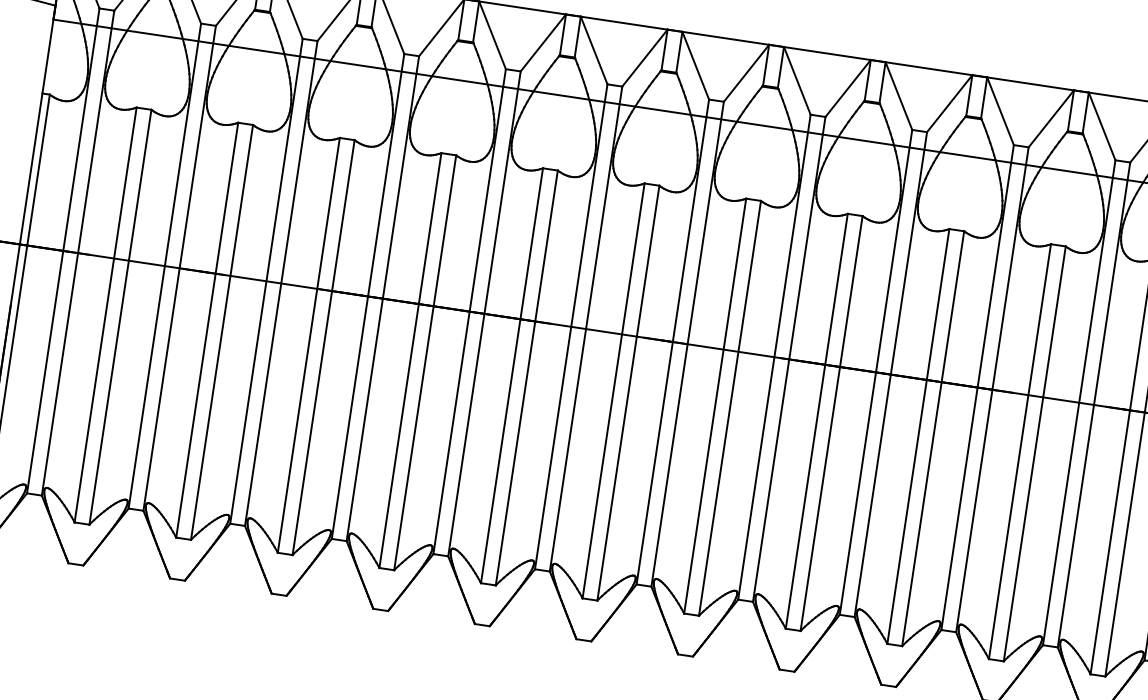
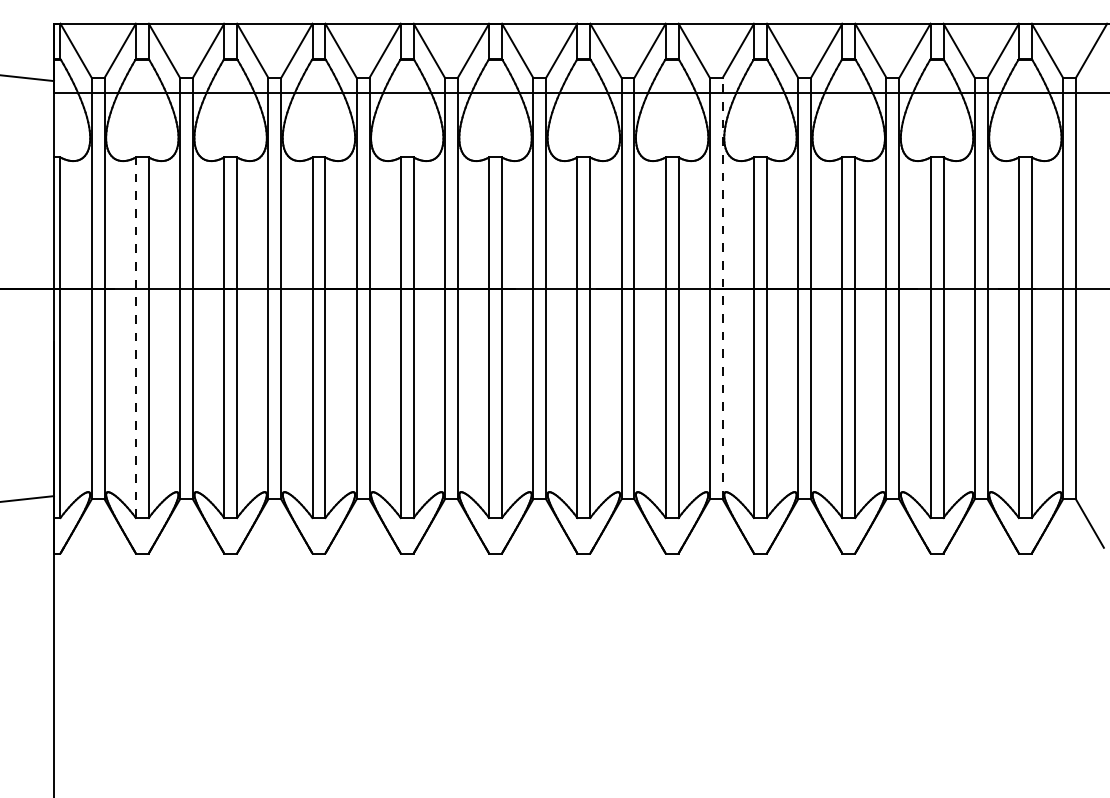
line: (105, 314) -> (135, 337), solid -> dashed
line: (788, 359) -> (722, 288), solid -> dashed

